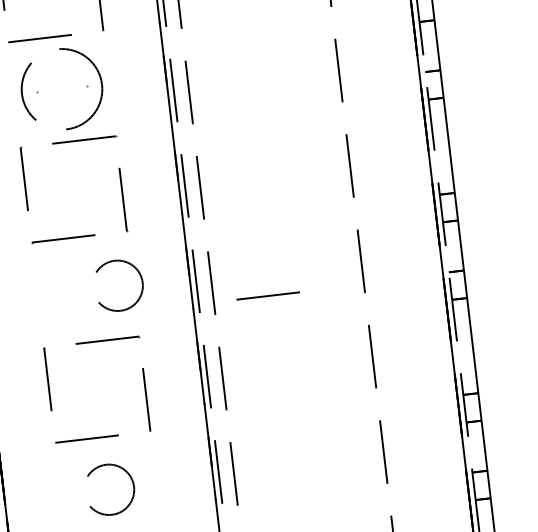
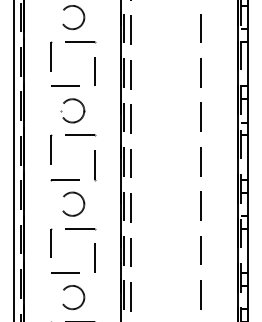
circle: (61, 88) -> (72, 110), size x0.62
circle: (119, 284) -> (73, 203), moved
line: (268, 294) -> (156, 216), removed

